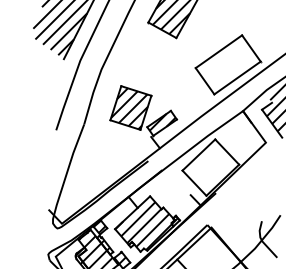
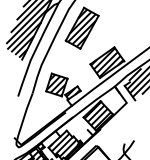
hatch: (228, 64) -> (107, 62), added
hatch: (209, 166) -> (97, 115), added

